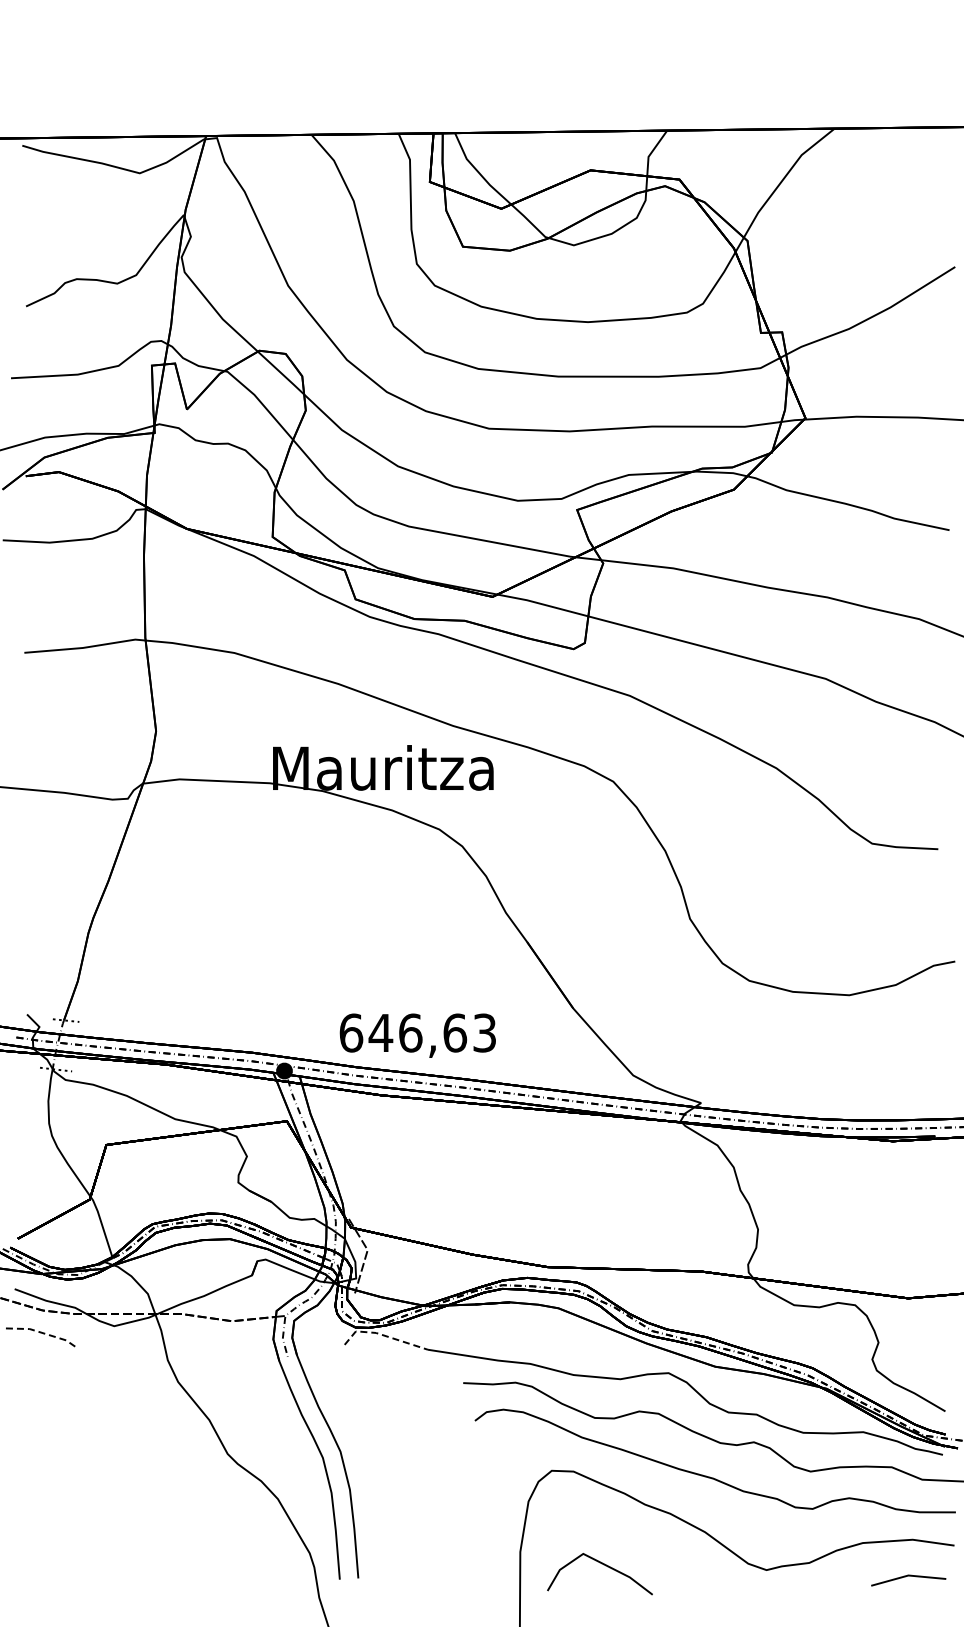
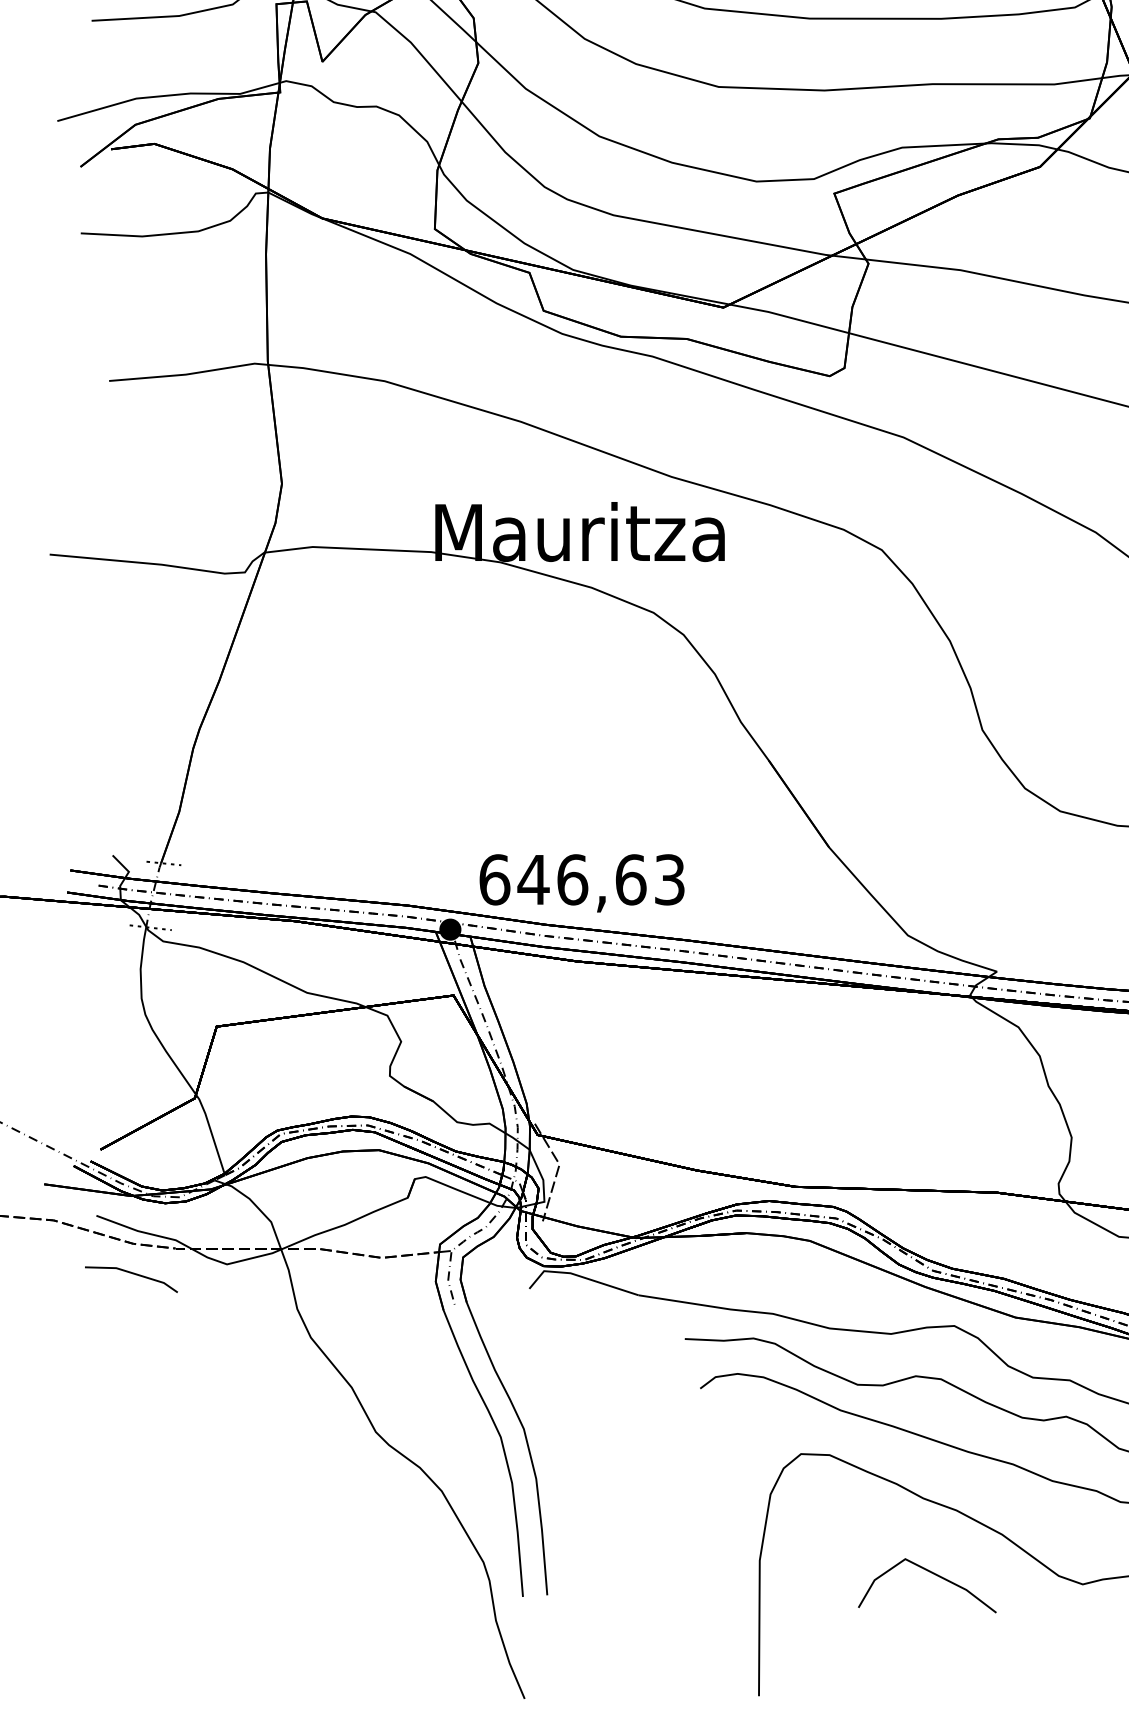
text: (417, 1035) -> (581, 883), moved
line: (42, 1333) -> (132, 1273), dashed -> solid
line: (382, 1335) -> (578, 1276), dashed -> solid
curve: (603, 1565) -> (931, 1574), moved

